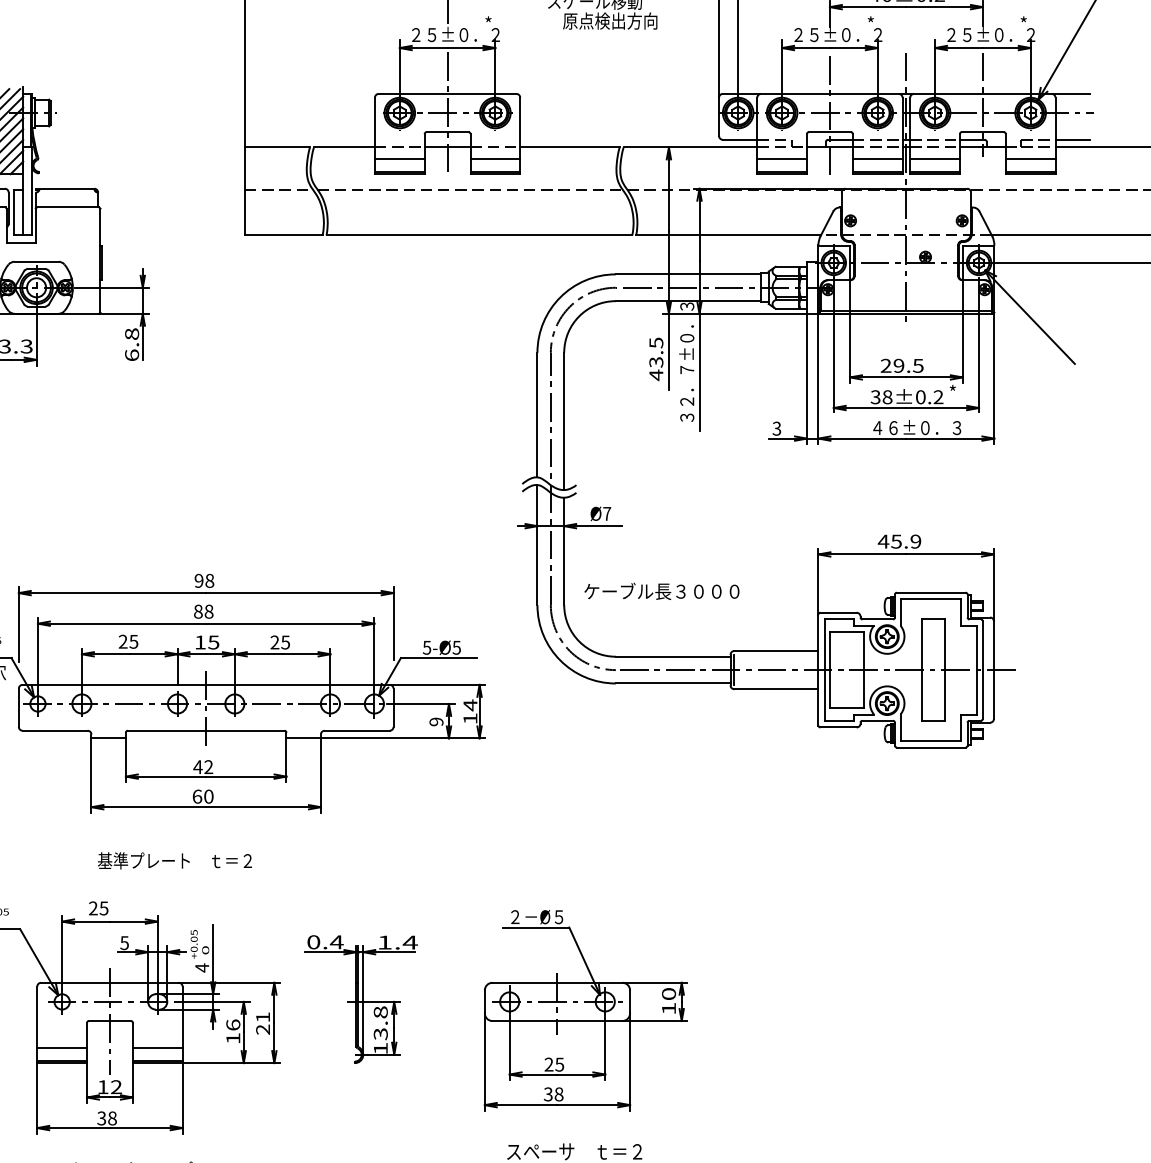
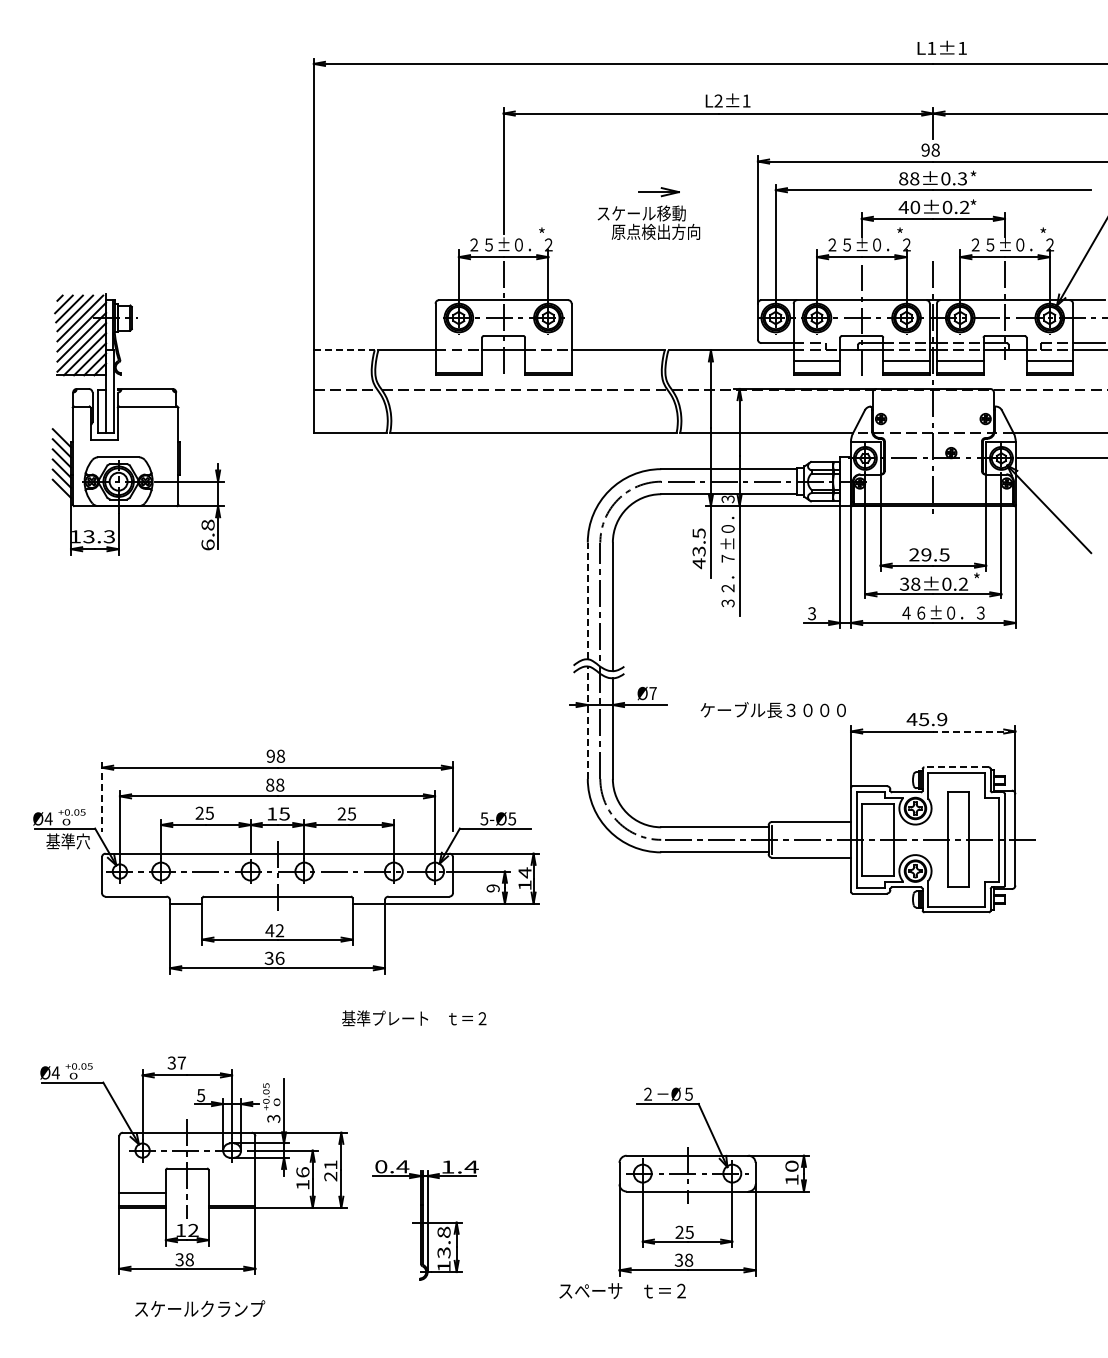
line: (277, 147) -> (344, 350), solid -> dashed
line: (399, 158) -> (458, 360), removed
line: (495, 158) -> (548, 360), removed
line: (537, 414) -> (587, 600), solid -> dashed
line: (537, 544) -> (587, 722), solid -> dashed
line: (949, 554) -> (973, 731), solid -> dashed
text: (660, 591) -> (772, 710), moved
line: (931, 592) -> (956, 767), solid -> dashed
line: (19, 624) -> (102, 797), solid -> dashed
text: (202, 795) -> (274, 957), 60 -> 36
text: (175, 860) -> (414, 1018), moved
text: (98, 907) -> (176, 1062), 25 -> 37
text: (201, 967) -> (273, 1118), 4 -> 3
part: (360, 999) -> (425, 1220), moved
part: (585, 1010) -> (713, 1181), moved
line: (157, 1047) -> (231, 1193), removed

